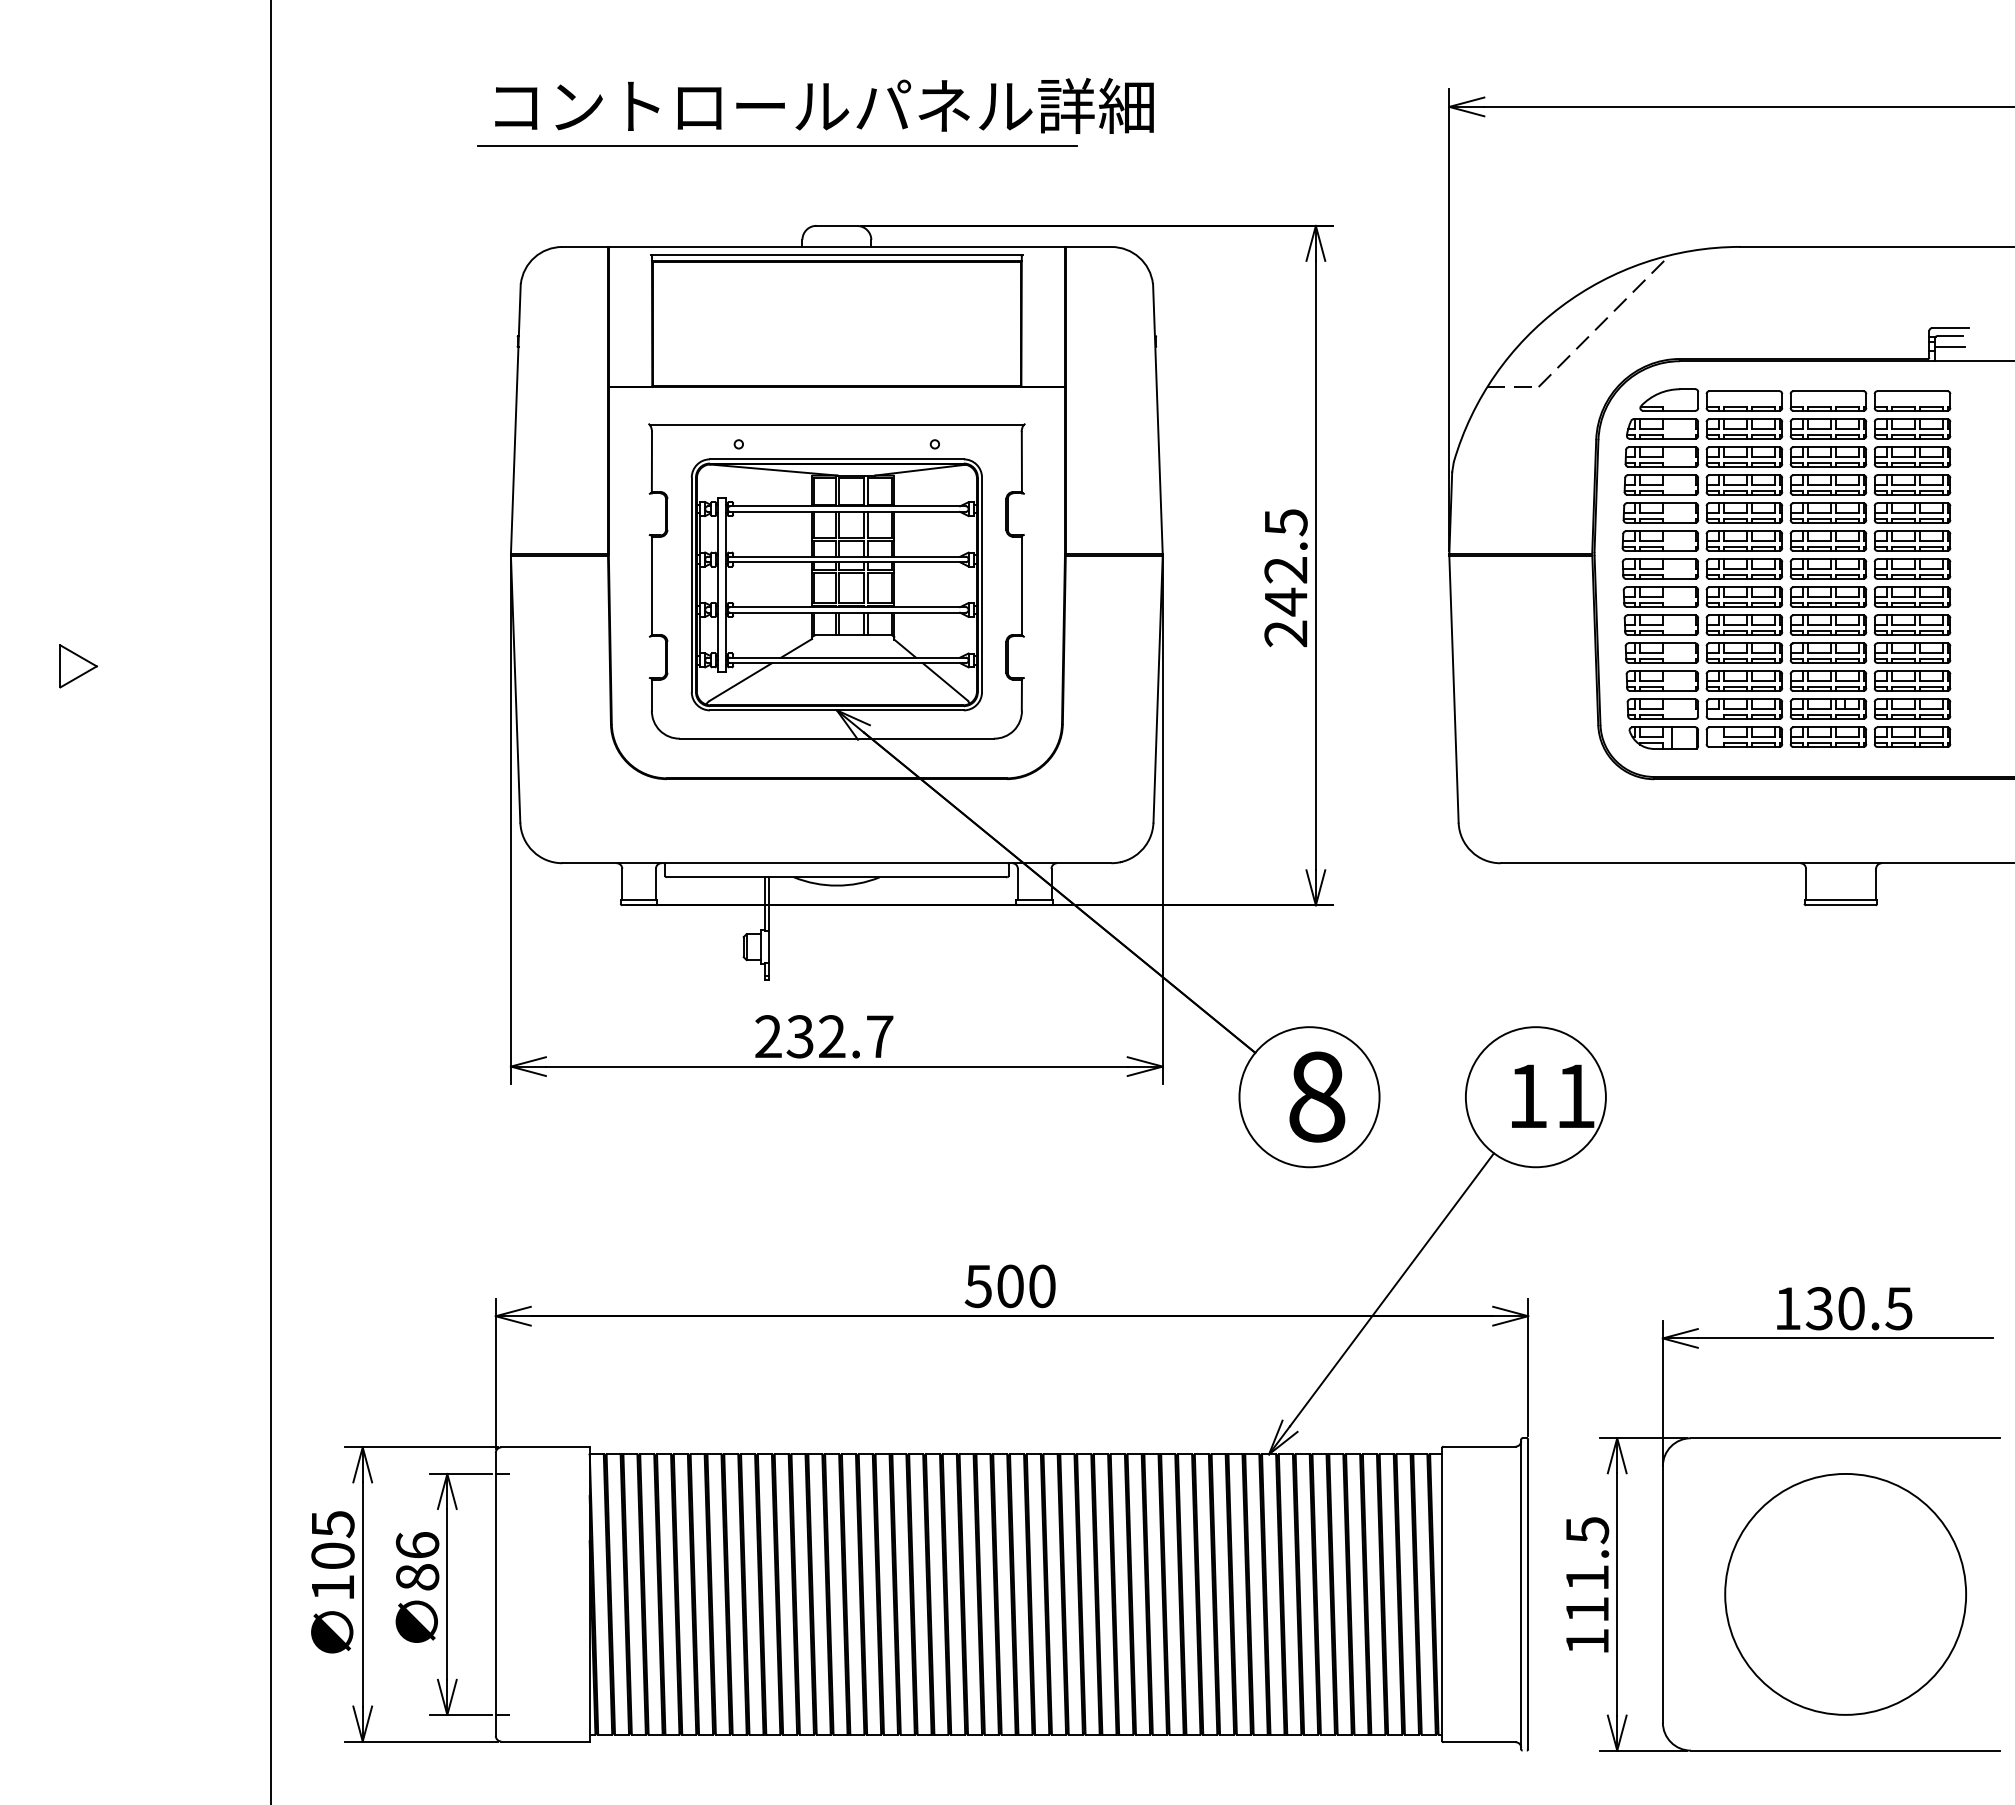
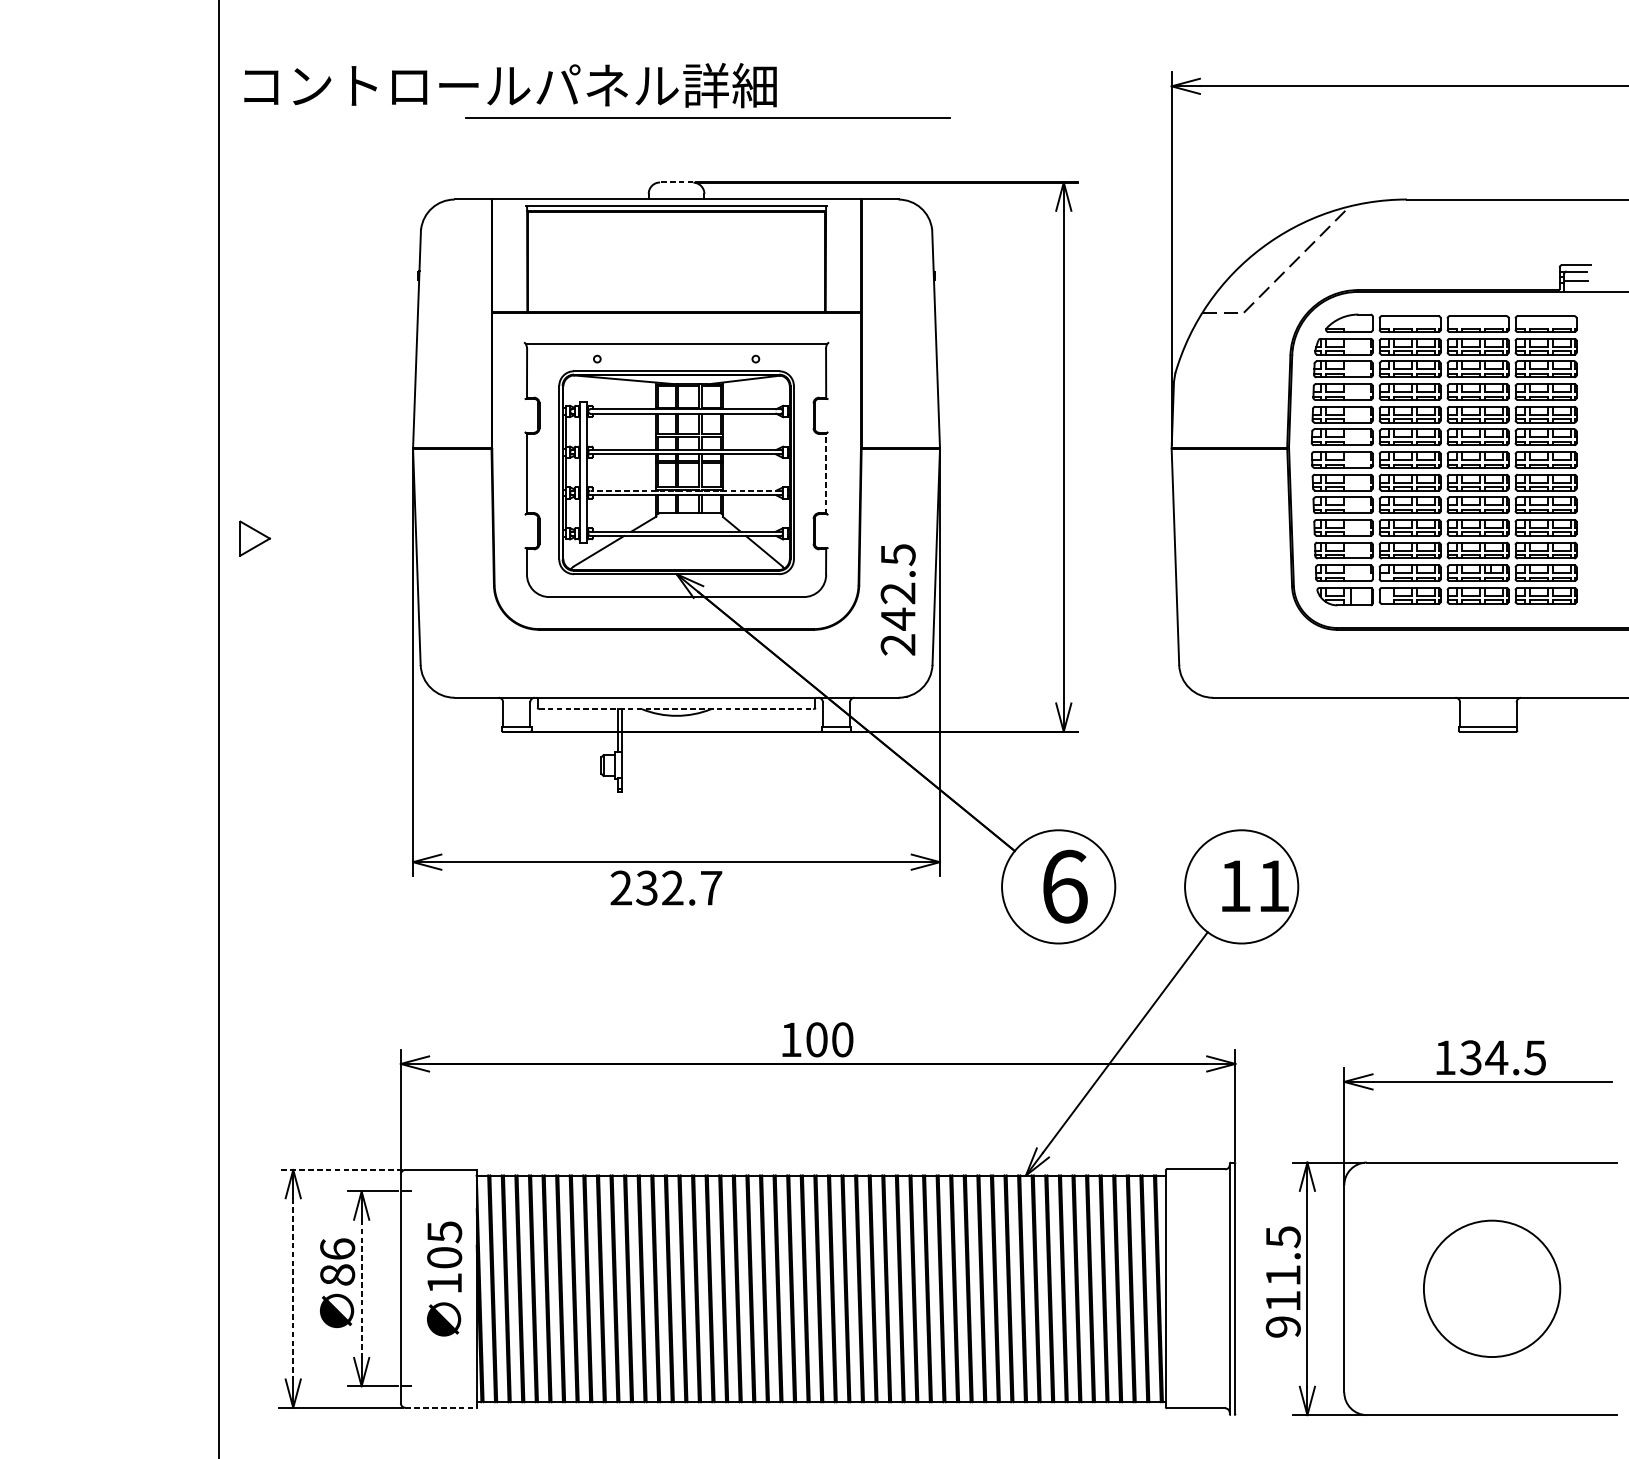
text: (824, 105) -> (510, 85), moved
line: (777, 145) -> (708, 117), moved
line: (837, 225) -> (677, 182), solid -> dashed
text: (1285, 578) -> (897, 600), moved
line: (1021, 585) -> (825, 473), solid -> dashed
line: (848, 607) -> (685, 491), solid -> dashed
part: (78, 666) -> (255, 538), moved
line: (836, 877) -> (676, 709), solid -> dashed
text: (824, 1036) -> (666, 887), moved
text: (1317, 1096) -> (1065, 886), 8 -> 6
text: (977, 1286) -> (790, 1039), 500 -> 100
text: (1851, 1308) -> (1496, 1057), 130.5 -> 134.5
line: (421, 1447) -> (340, 1170), solid -> dashed
text: (332, 1582) -> (444, 1279), moved
circle: (1845, 1593) -> (1491, 1288), size x0.7
line: (362, 1594) -> (293, 1288), solid -> dashed
line: (447, 1594) -> (361, 1288), solid -> dashed
text: (1587, 1641) -> (1283, 1326), 111.5 -> 911.5
line: (546, 1741) -> (441, 1407), solid -> dashed

